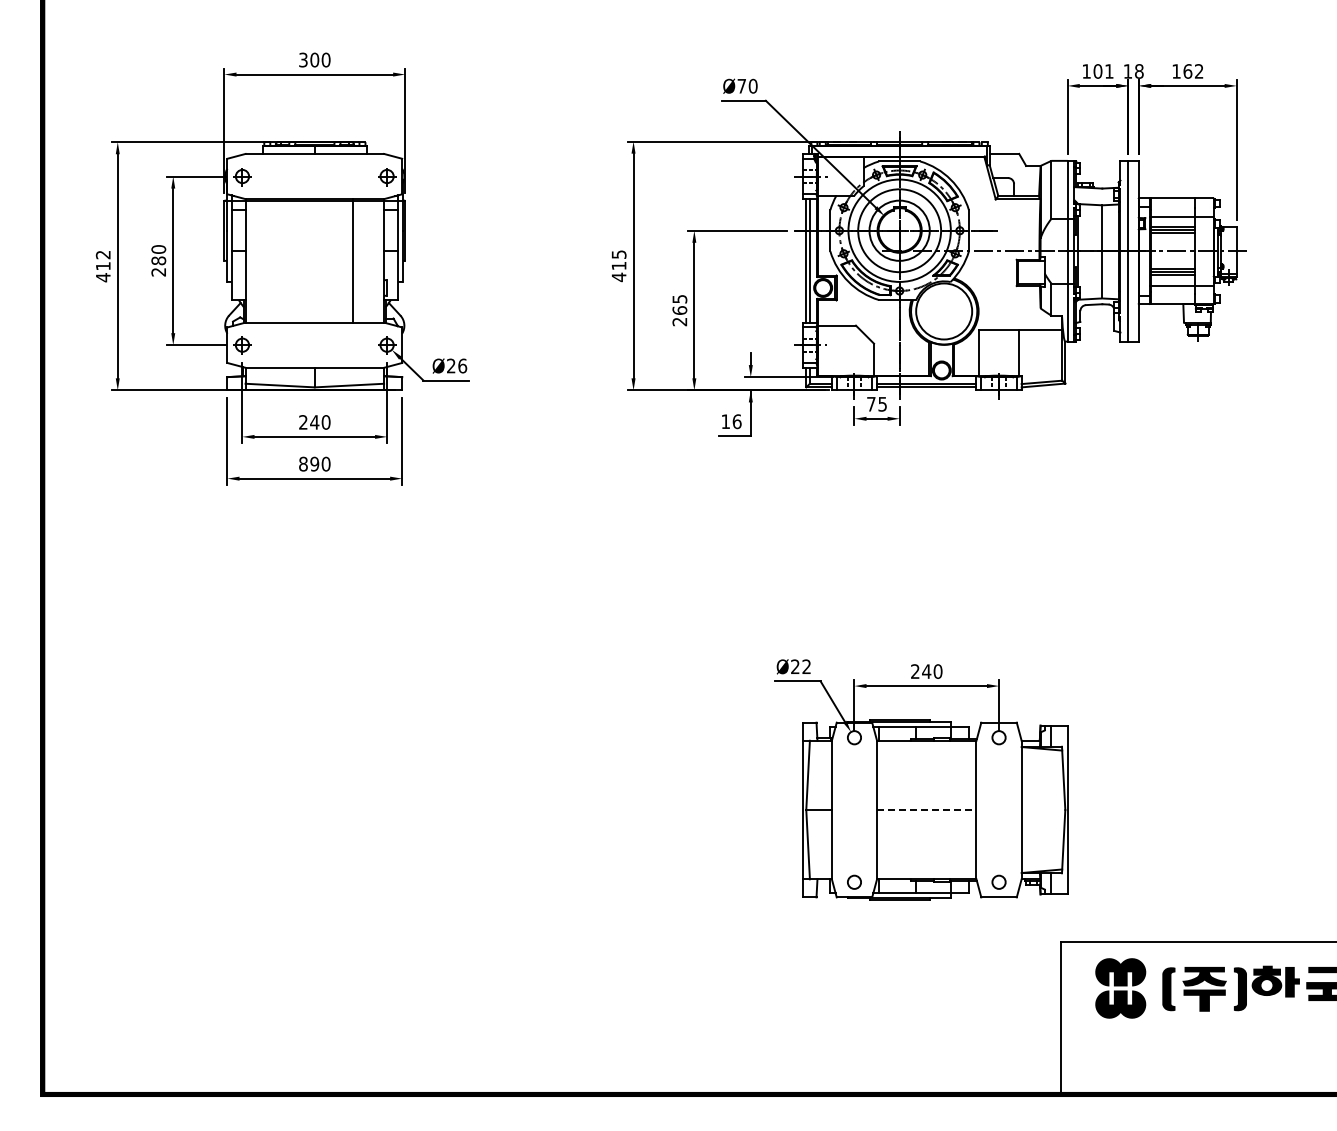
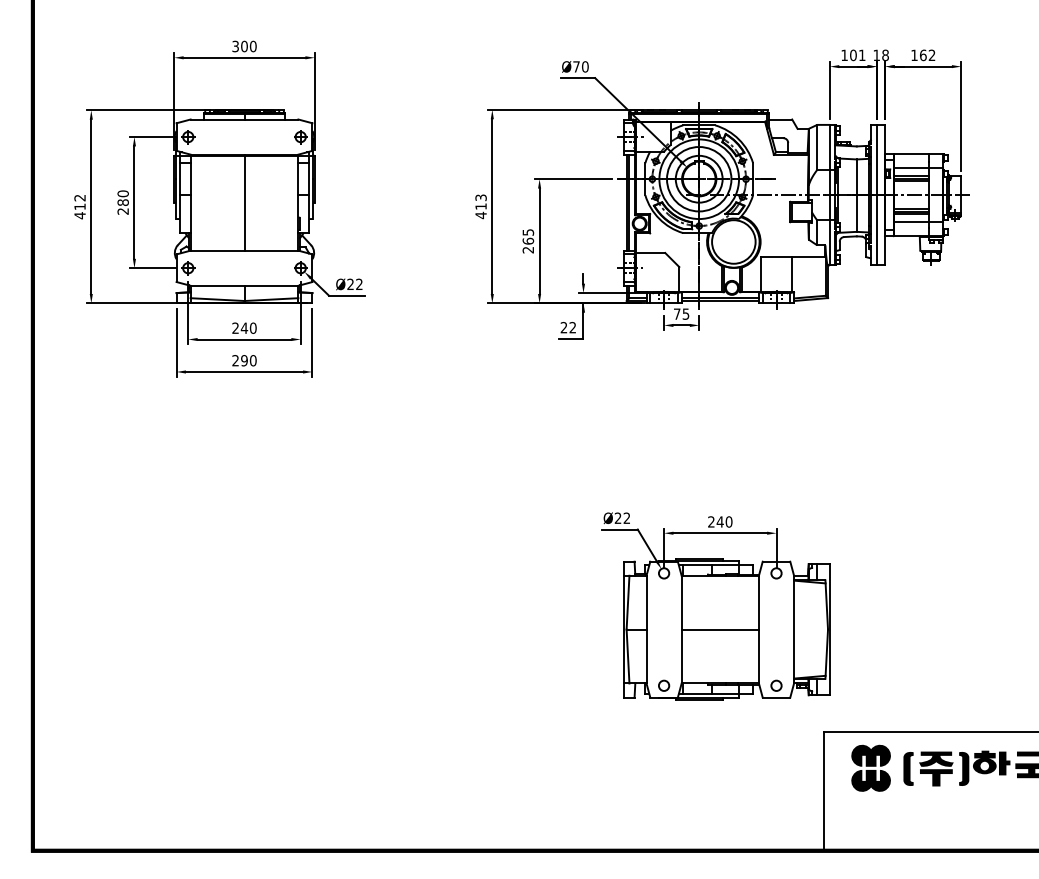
text: (618, 254) -> (480, 197), 415 -> 413
line: (352, 260) -> (244, 202), moved
text: (462, 365) -> (359, 284), Ø26 -> Ø22
text: (731, 421) -> (568, 327), 16 -> 22
text: (303, 463) -> (235, 360), 890 -> 290
line: (926, 810) -> (720, 629), dashed -> solid

